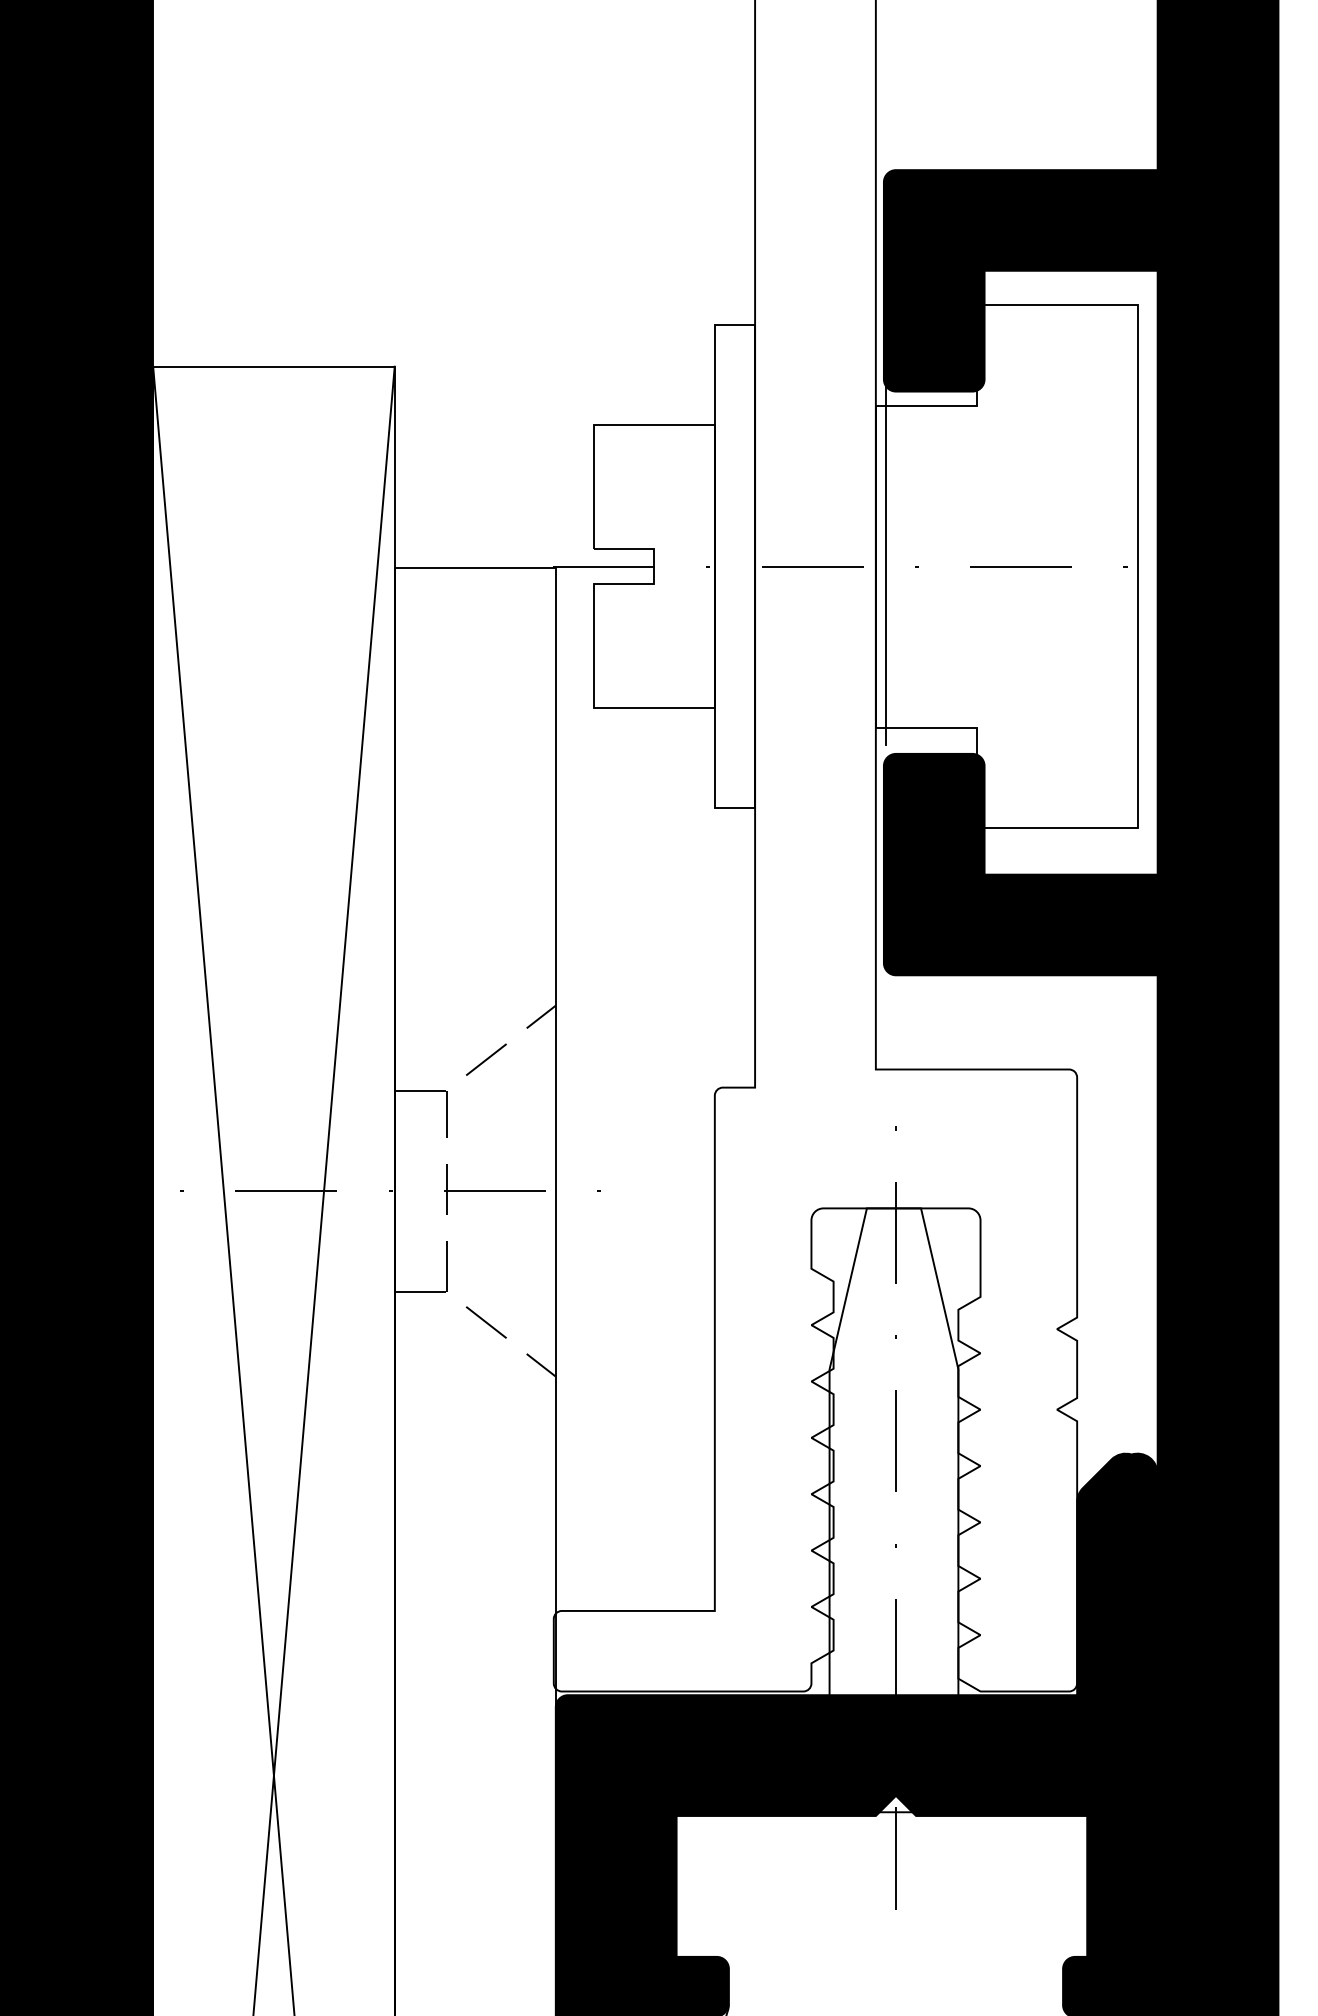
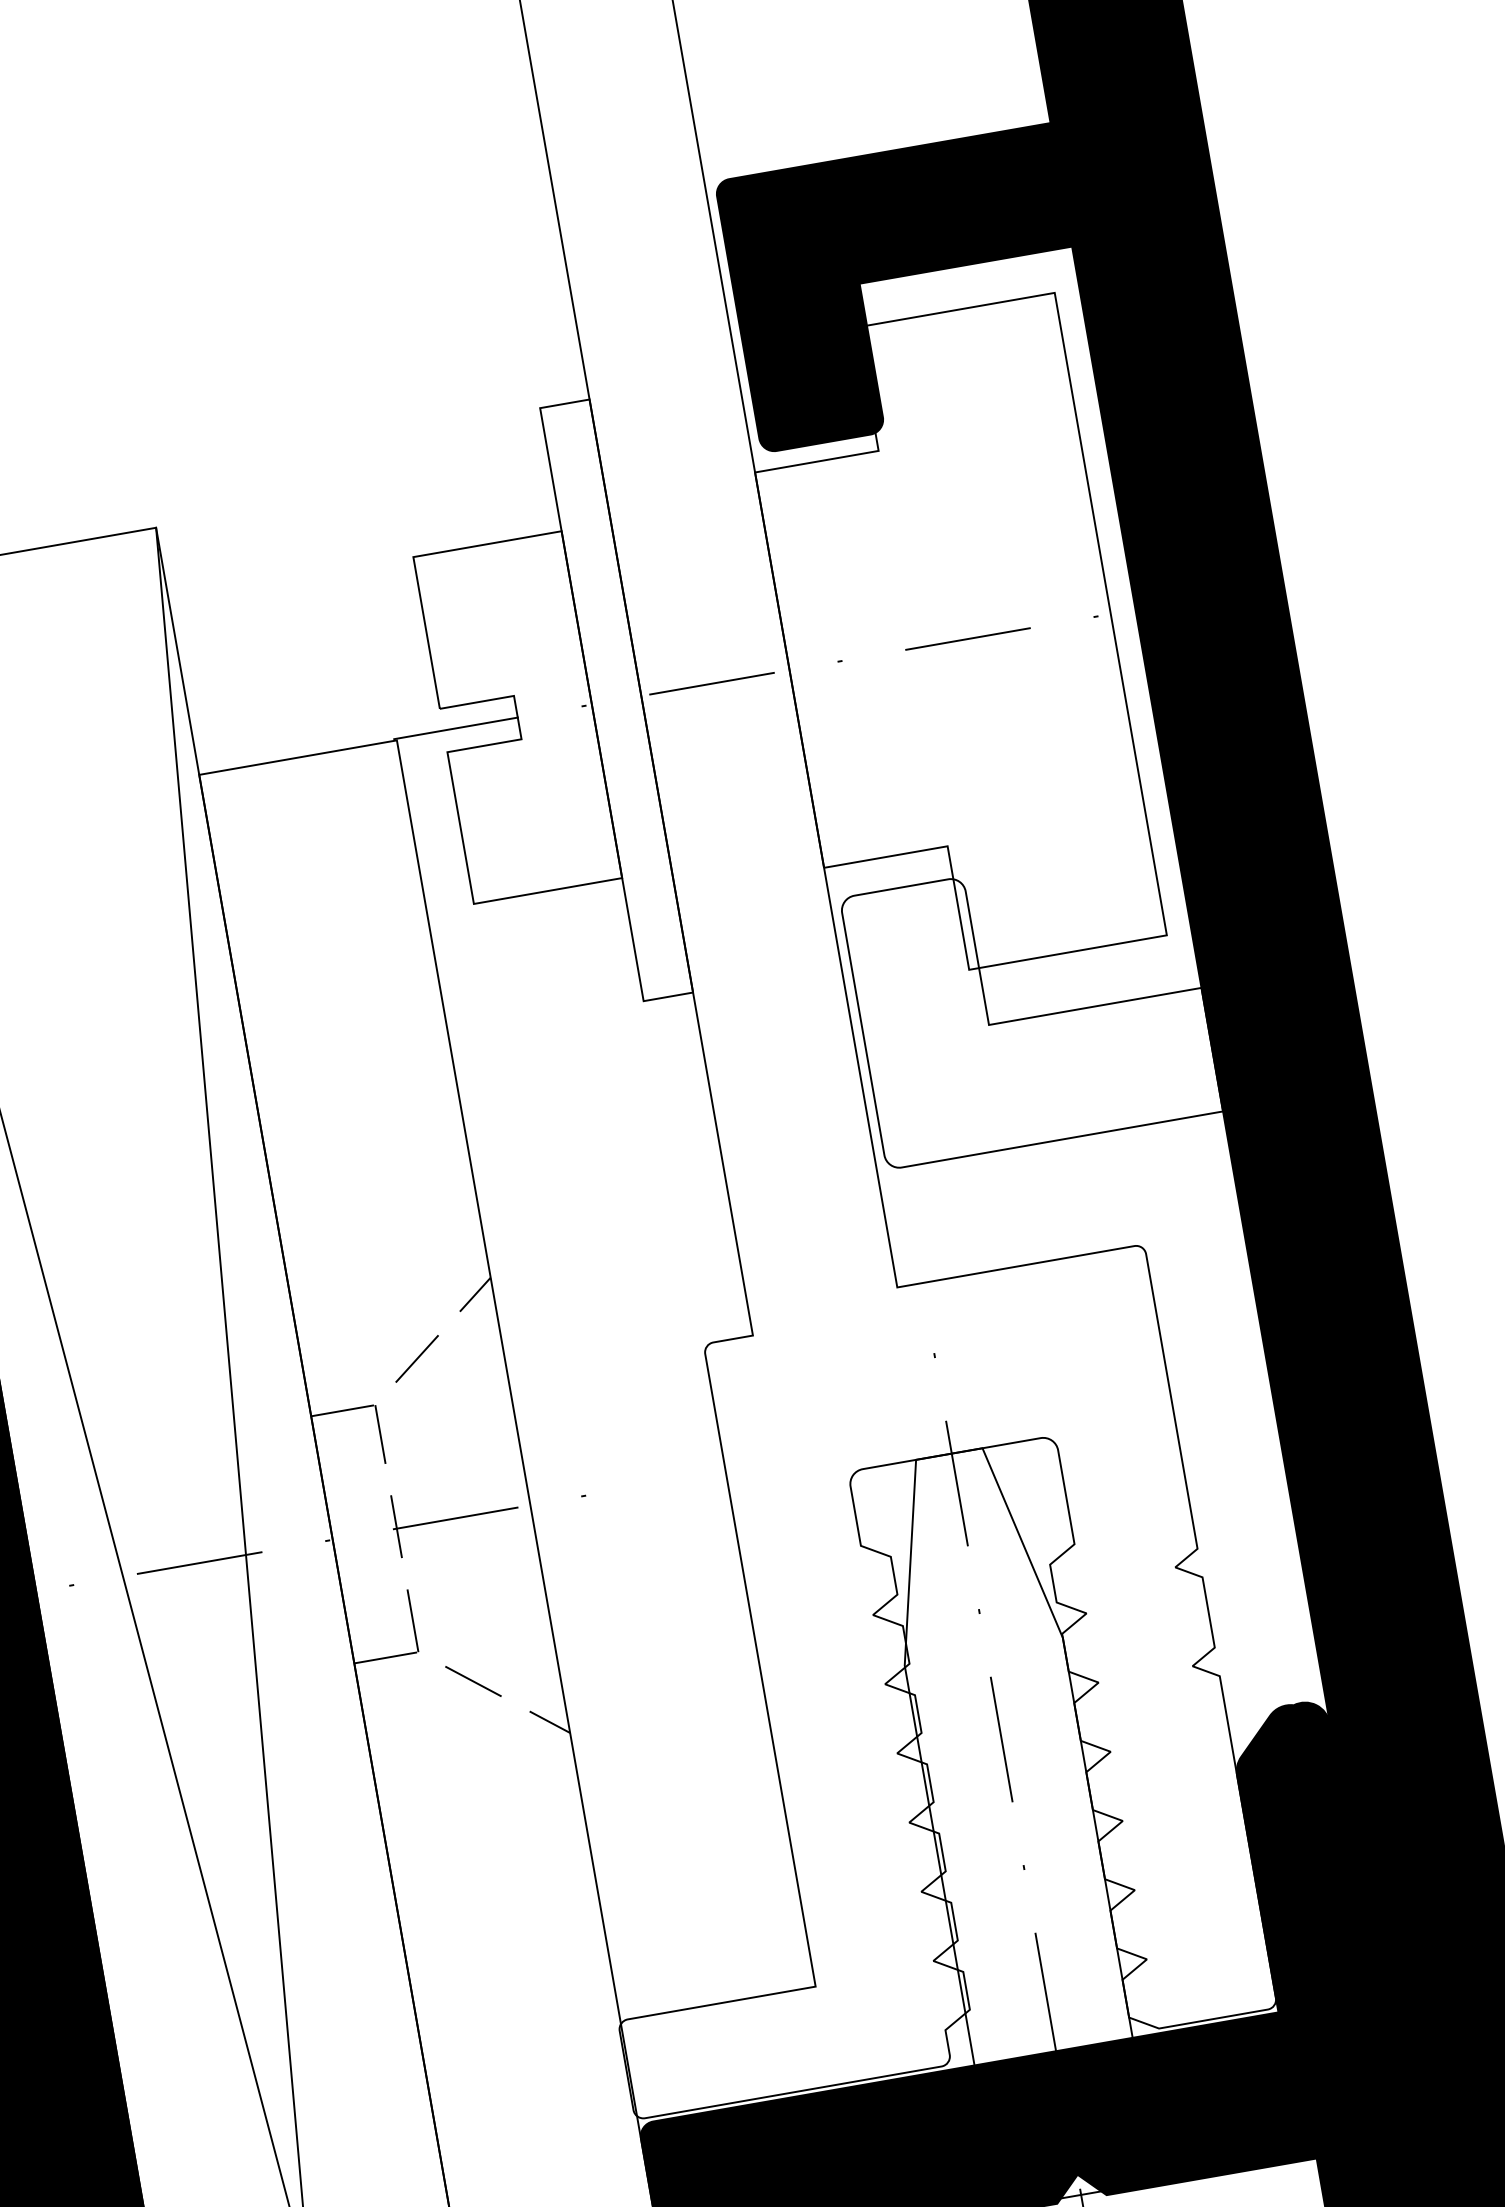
line: (885, 564) -> (800, 665), removed
fill: (1020, 864) -> (1030, 1004), removed

